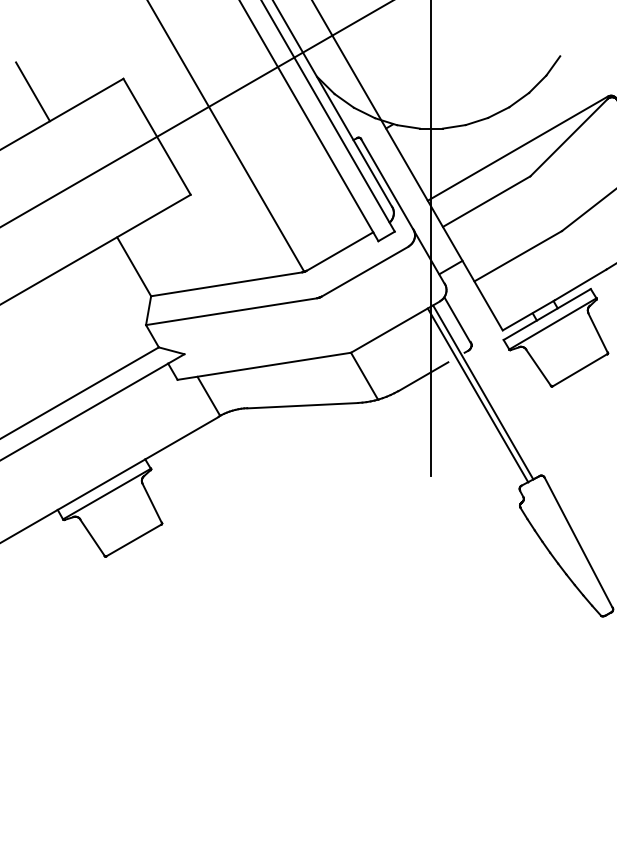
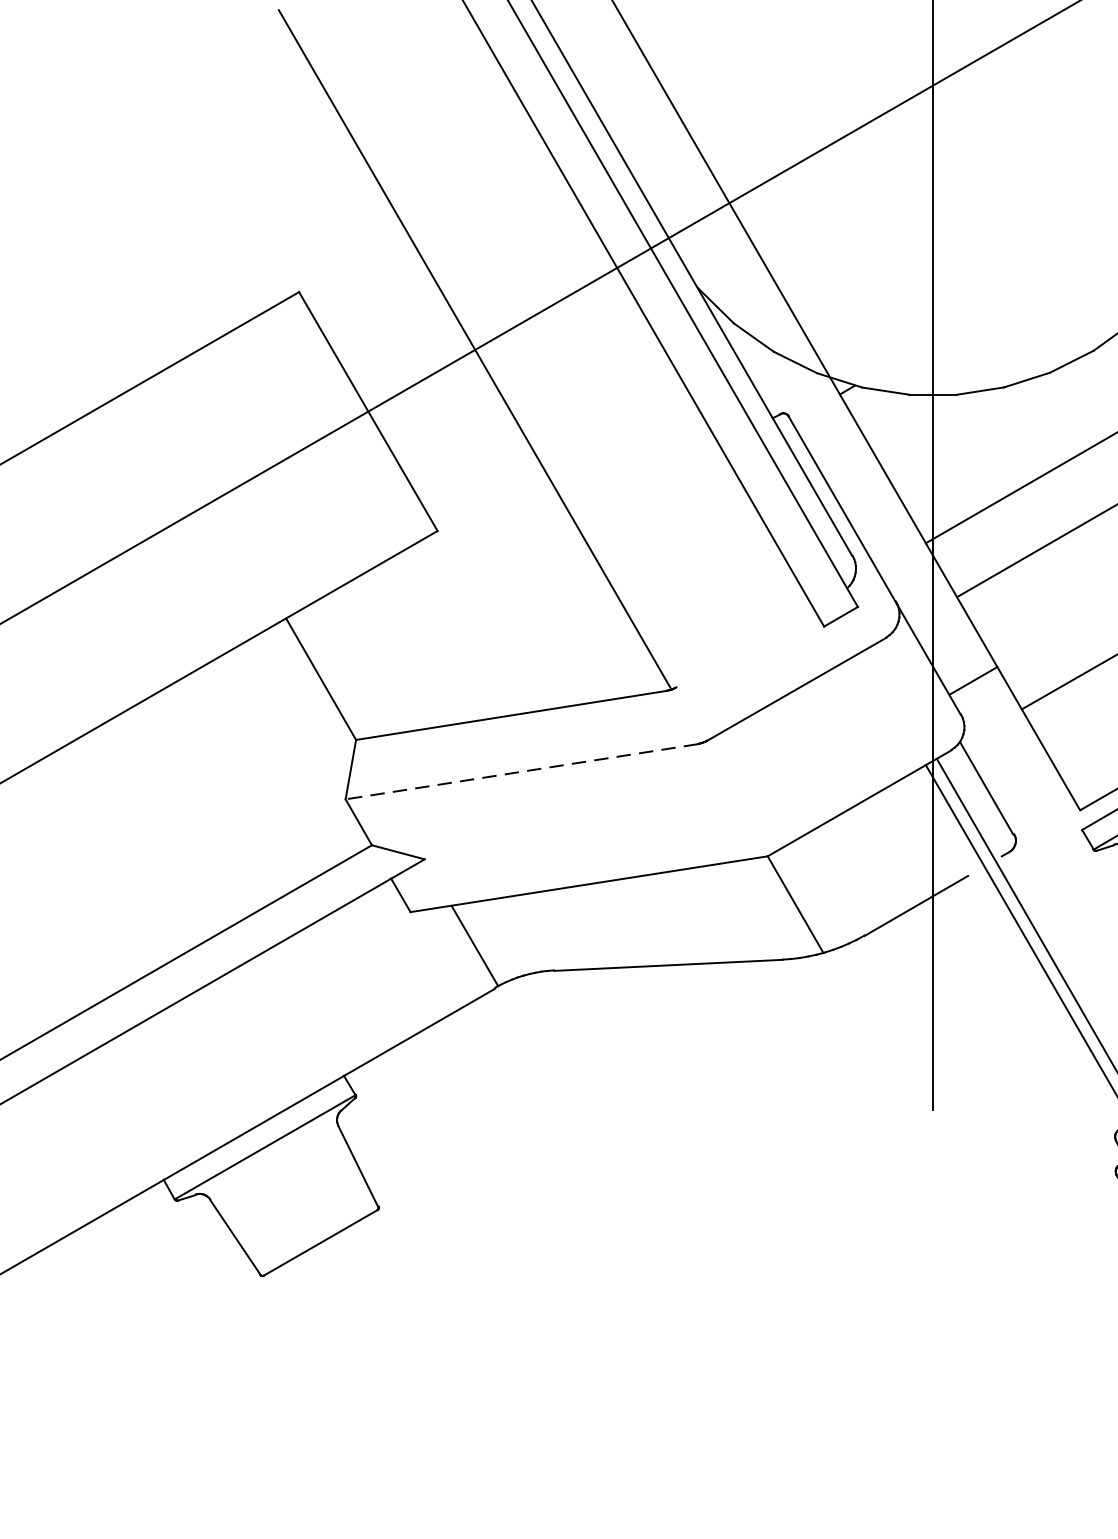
line: (32, 91) -> (111, 318), removed
line: (339, 251) -> (744, 647), removed
line: (231, 311) -> (521, 771), solid -> dashed

